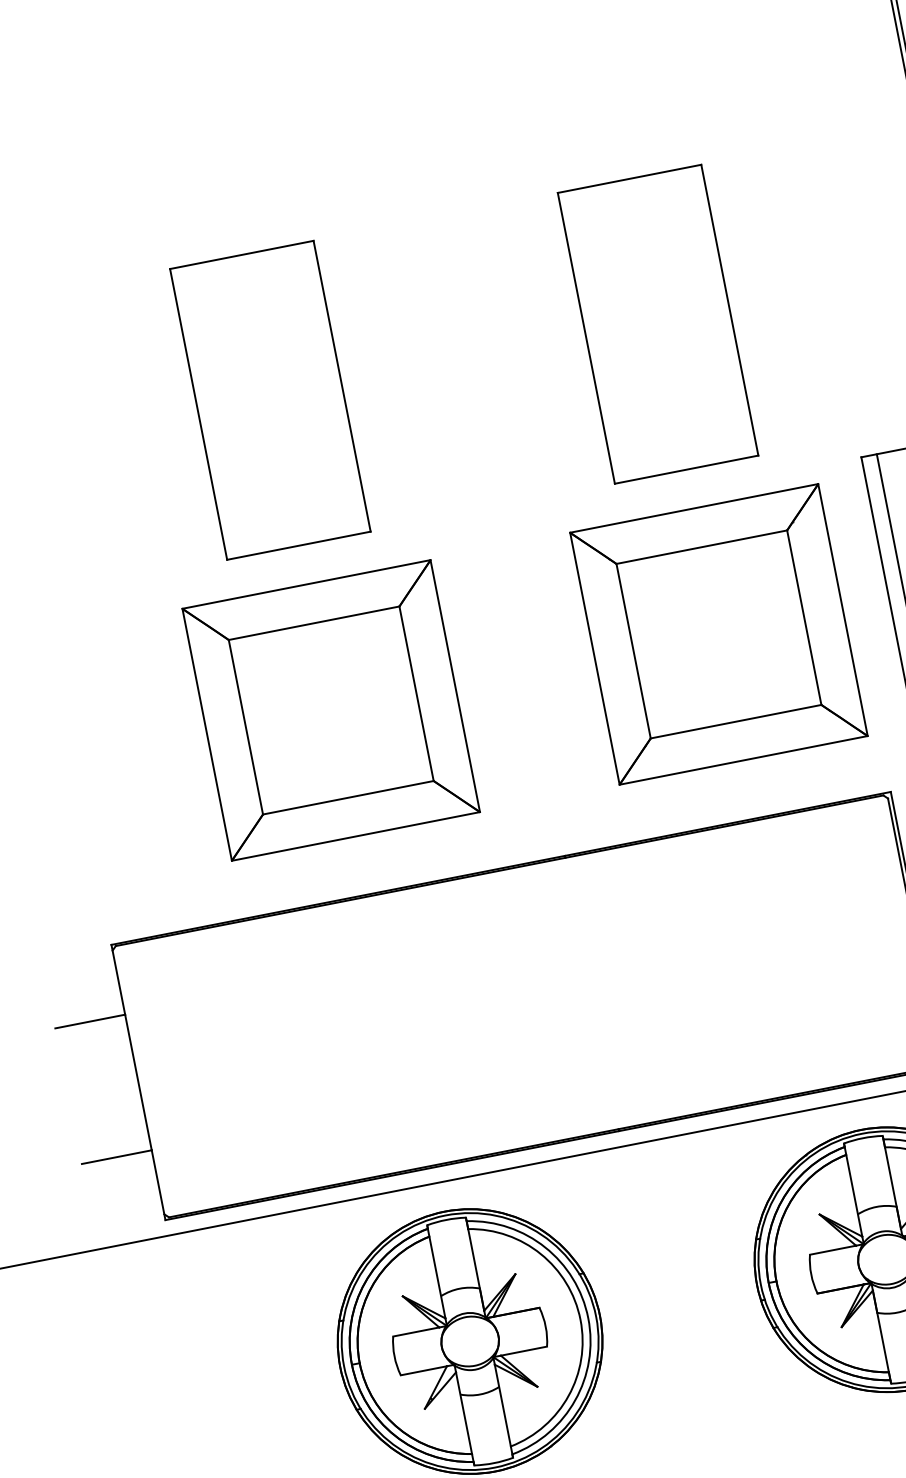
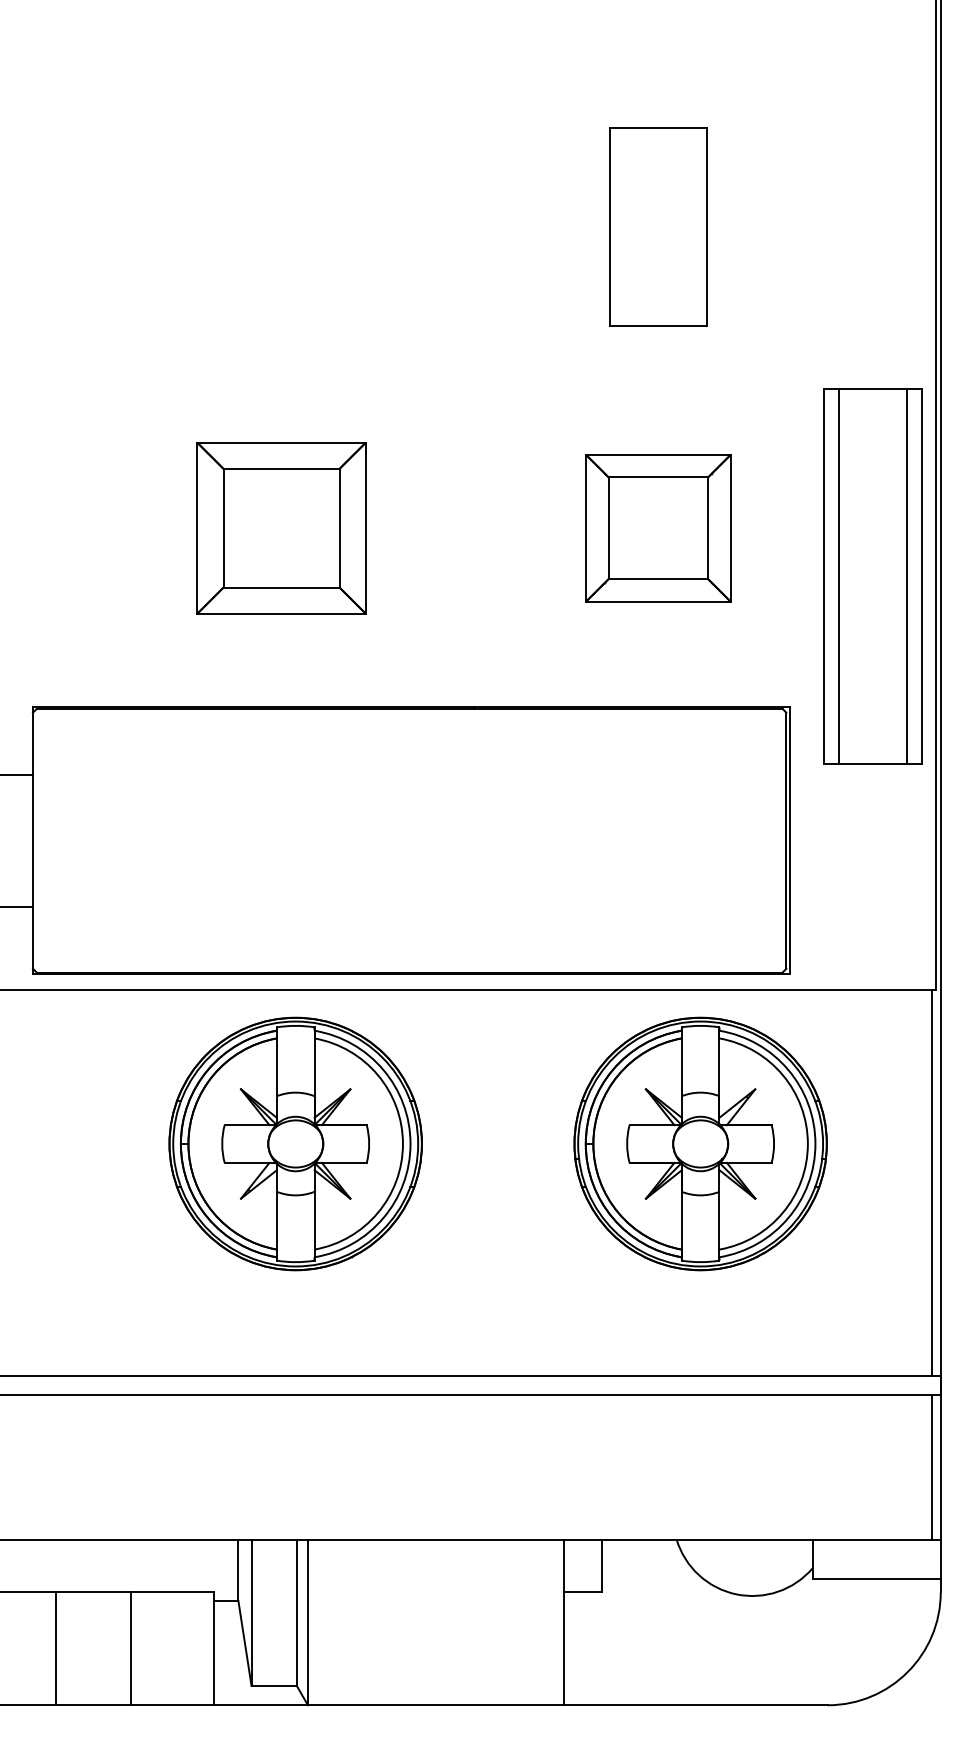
part: (658, 323) -> (658, 226), size x0.7
part: (270, 400) -> (281, 226), removed
part: (719, 634) -> (658, 528), size x0.6
part: (331, 710) -> (281, 528), size x0.7

